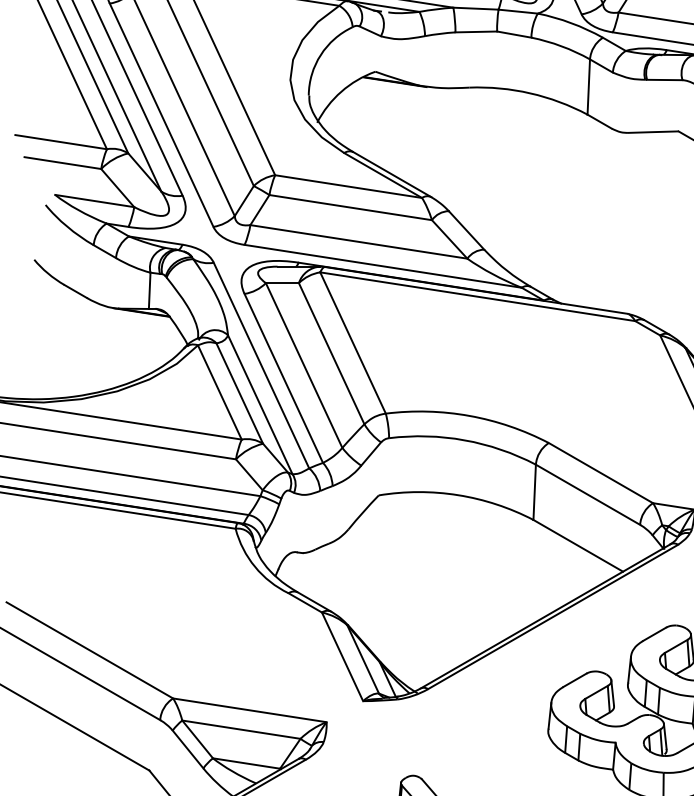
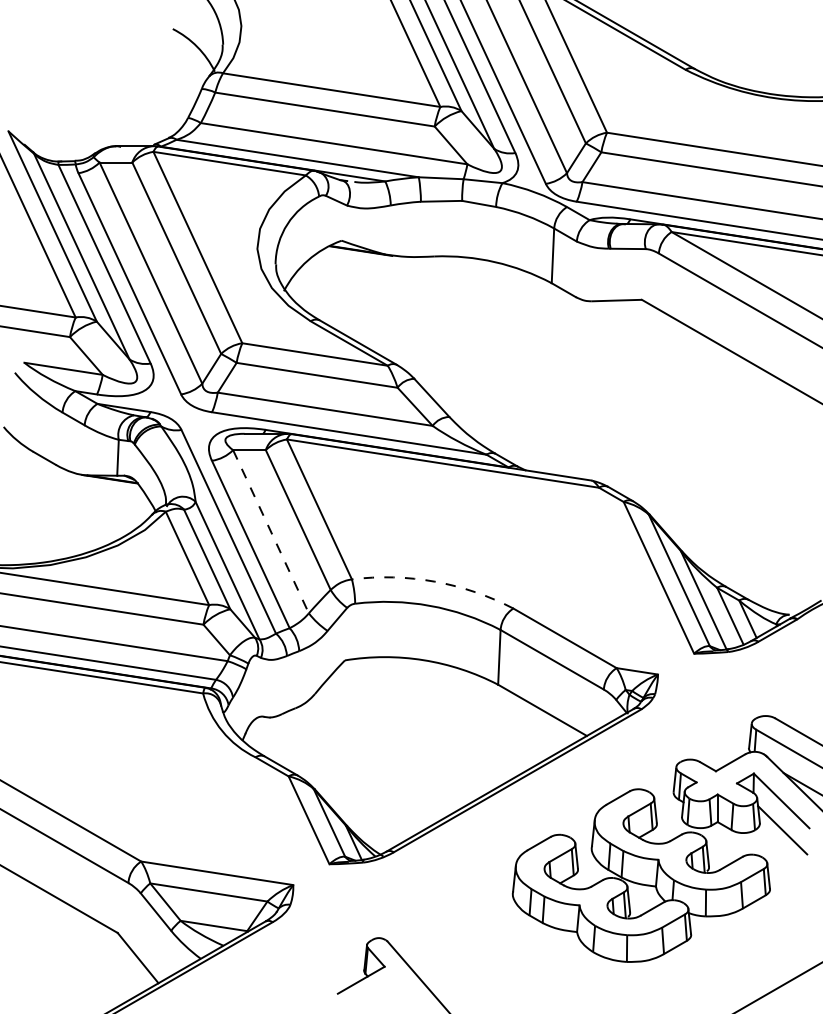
line: (304, 365) -> (271, 531), solid -> dashed
arc: (469, 415) -> (434, 581), solid -> dashed

